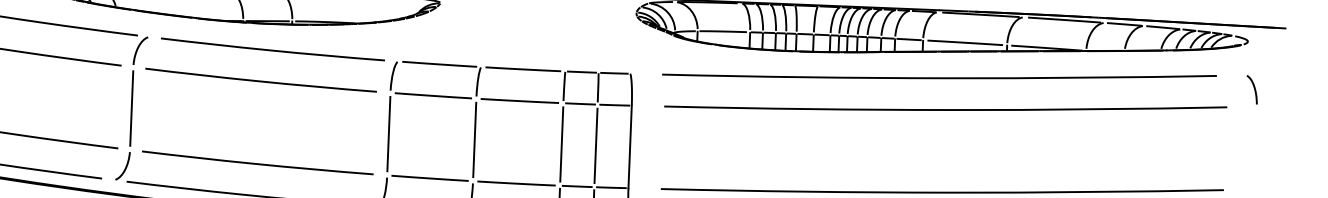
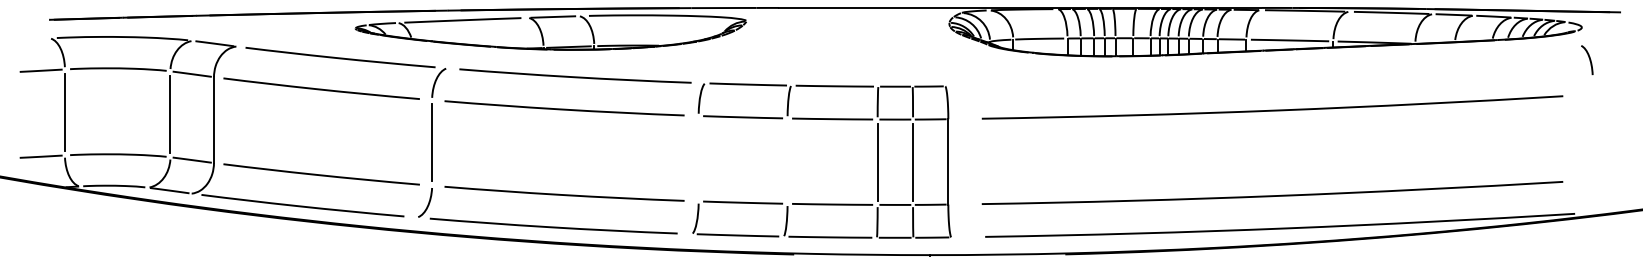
curve: (939, 77) -> (1264, 77), removed
curve: (1254, 90) -> (1589, 60), moved
line: (388, 133) -> (698, 158), removed
line: (474, 139) -> (787, 160), removed

